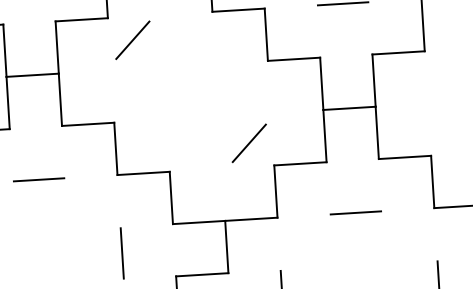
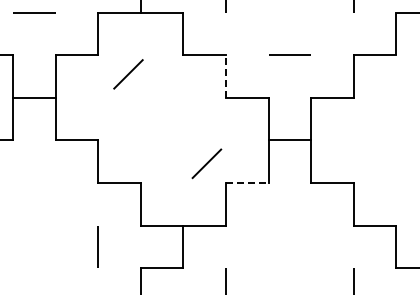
line: (266, 34) -> (226, 76), solid -> dashed
line: (132, 40) -> (128, 74), moved
line: (300, 163) -> (247, 182), solid -> dashed
line: (39, 179) -> (34, 182), removed
line: (355, 212) -> (289, 225), removed

